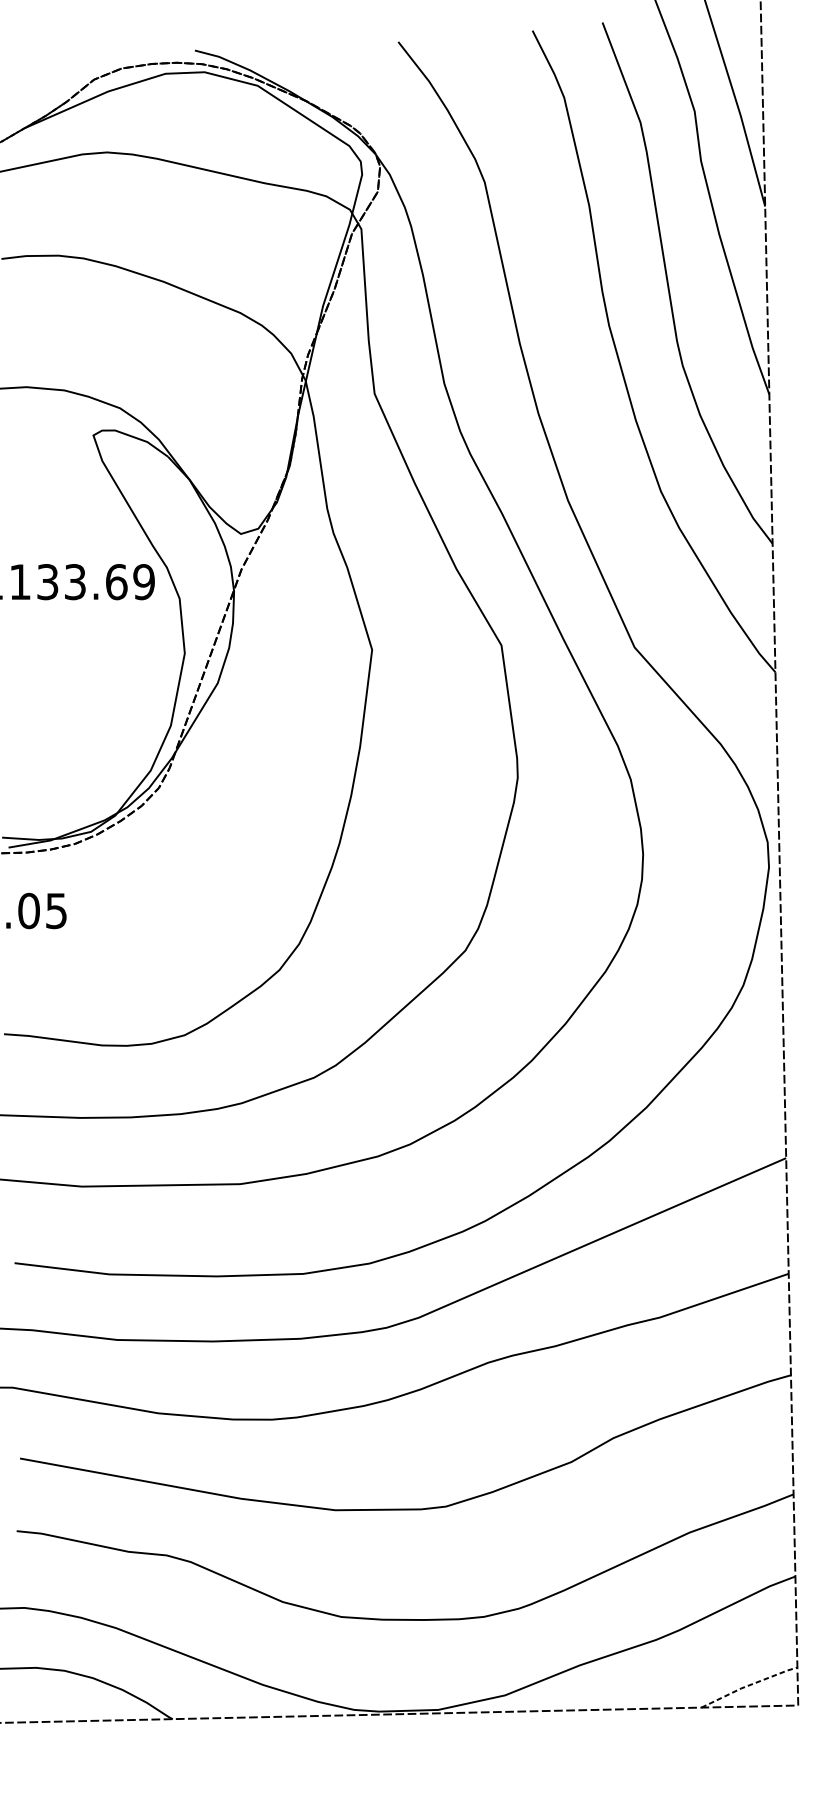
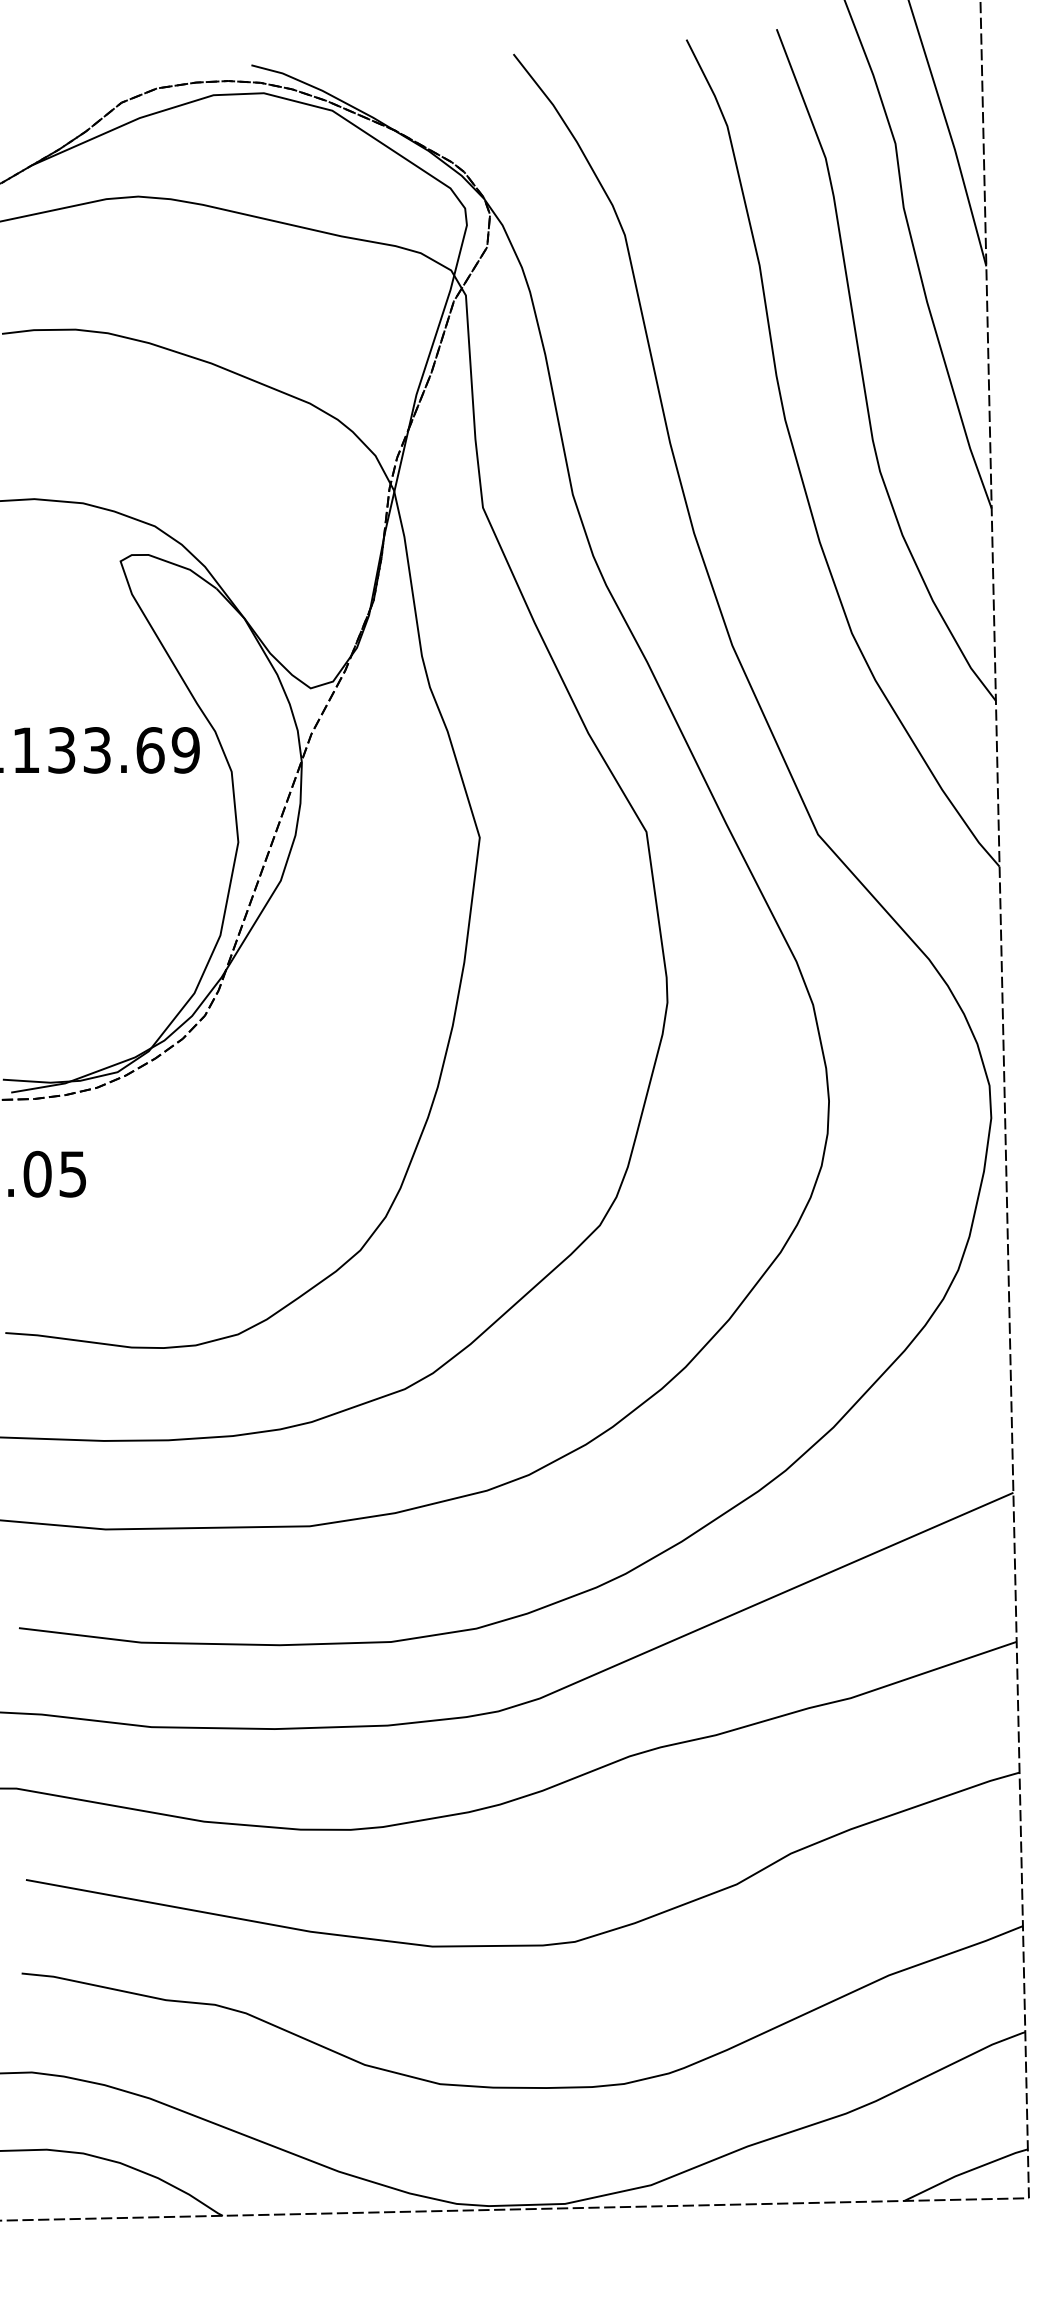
line: (749, 1685) -> (965, 2172), dashed -> solid

